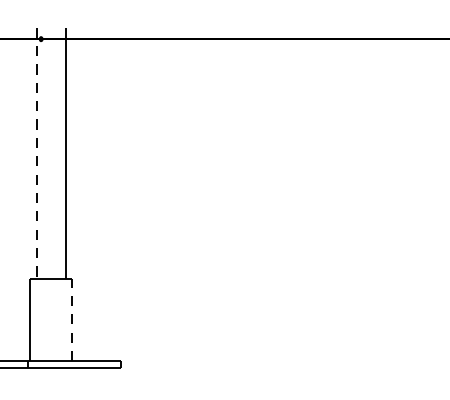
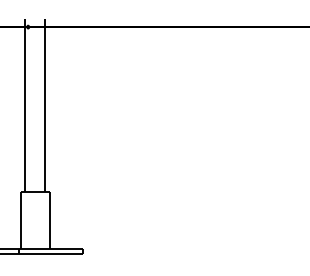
line: (37, 152) -> (25, 105), dashed -> solid
line: (72, 319) -> (49, 220), dashed -> solid

